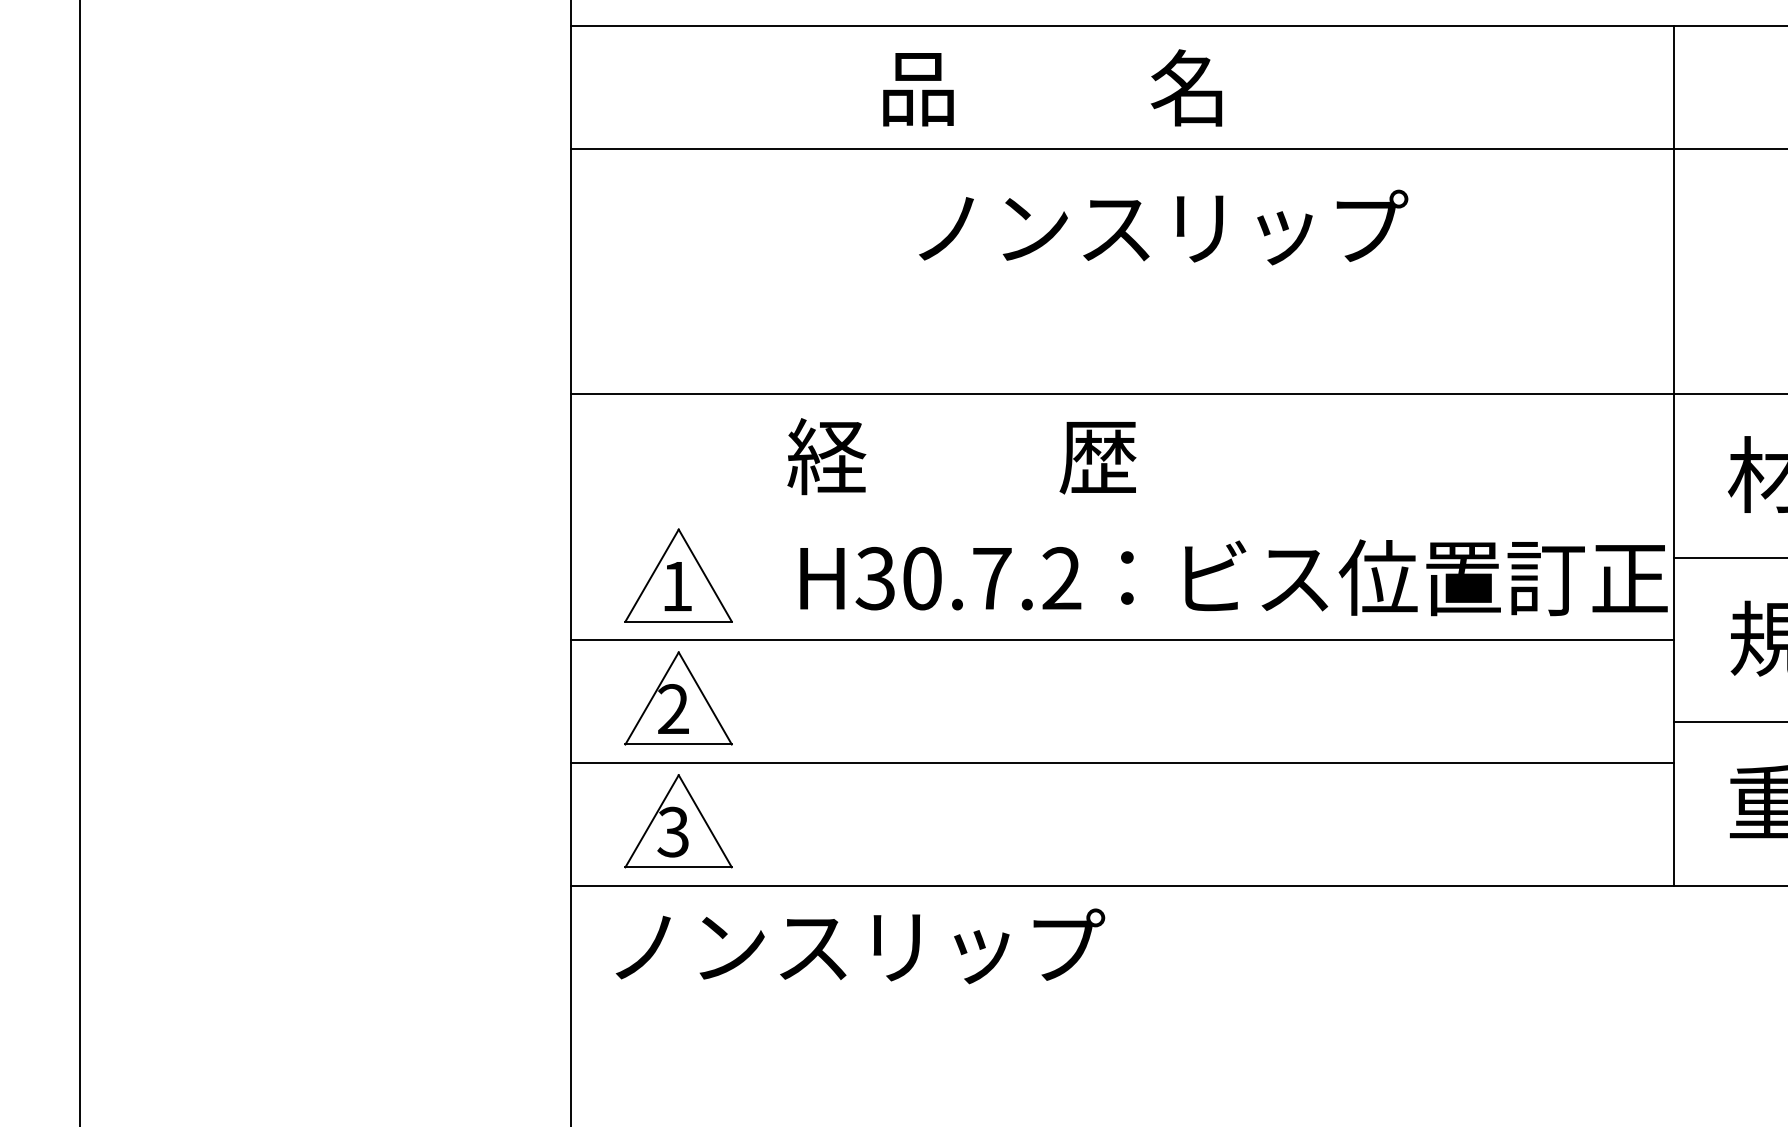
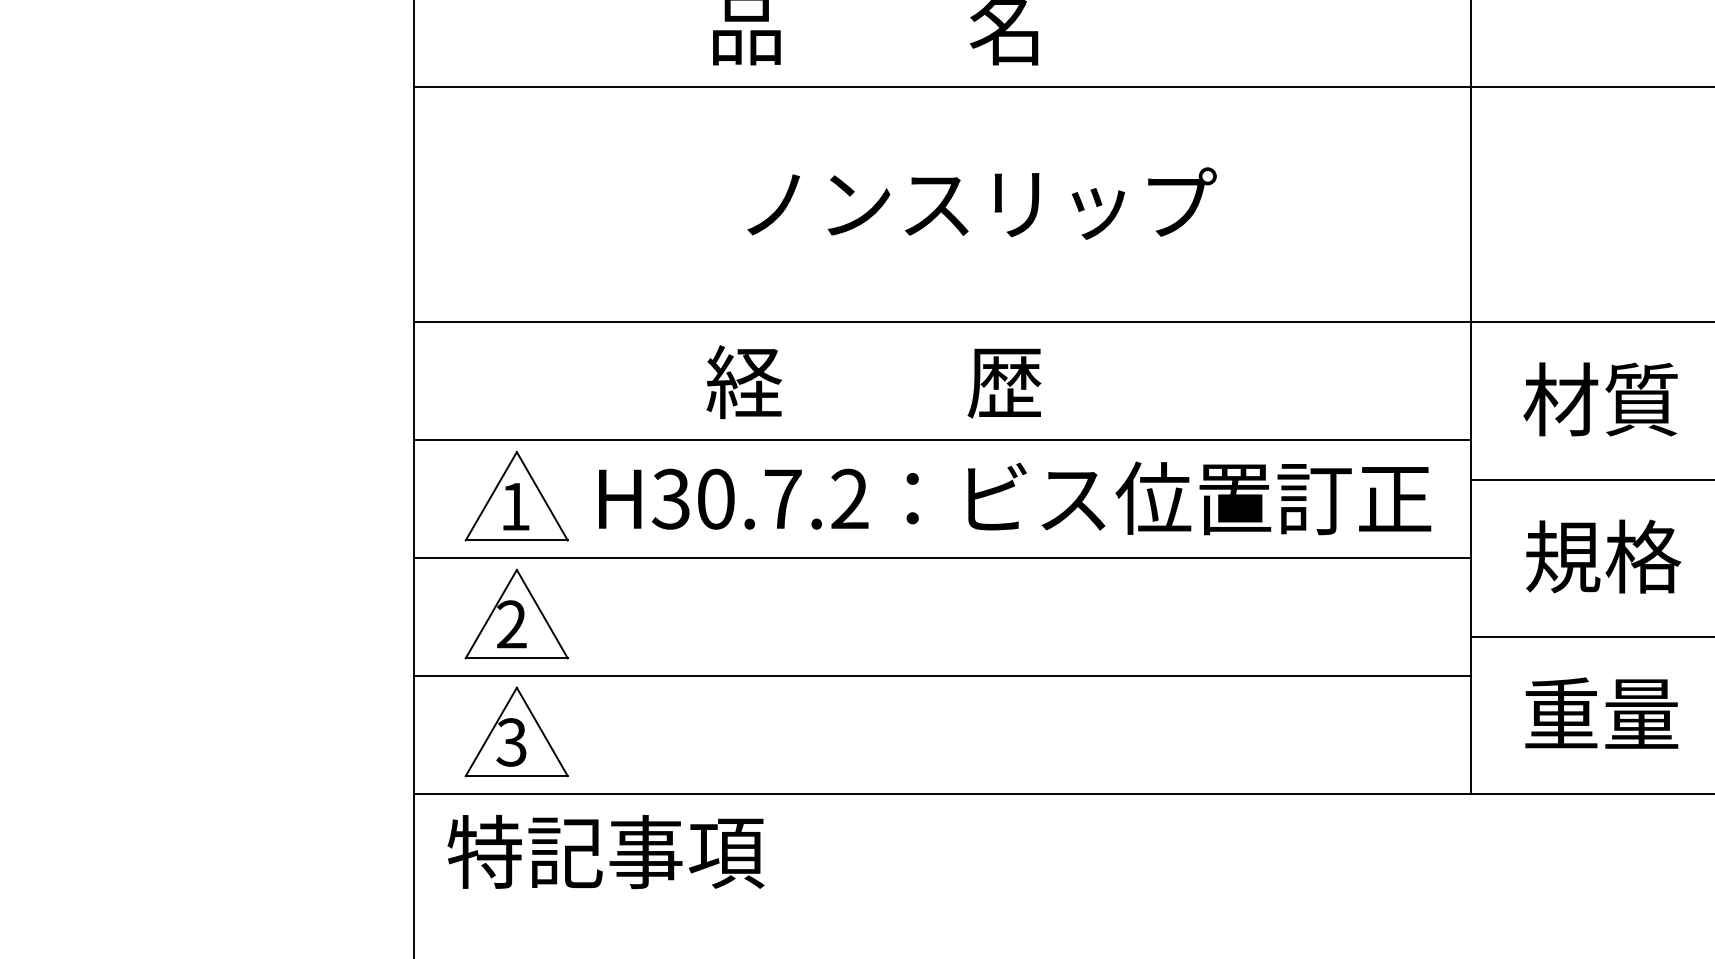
text: (1163, 227) -> (981, 203), moved
text: (961, 456) -> (873, 382), moved
line: (1122, 517) -> (942, 440), added
text: (1233, 577) -> (1014, 498), moved
text: (855, 945) -> (686, 851), ノンスリップ -> 特記事項

